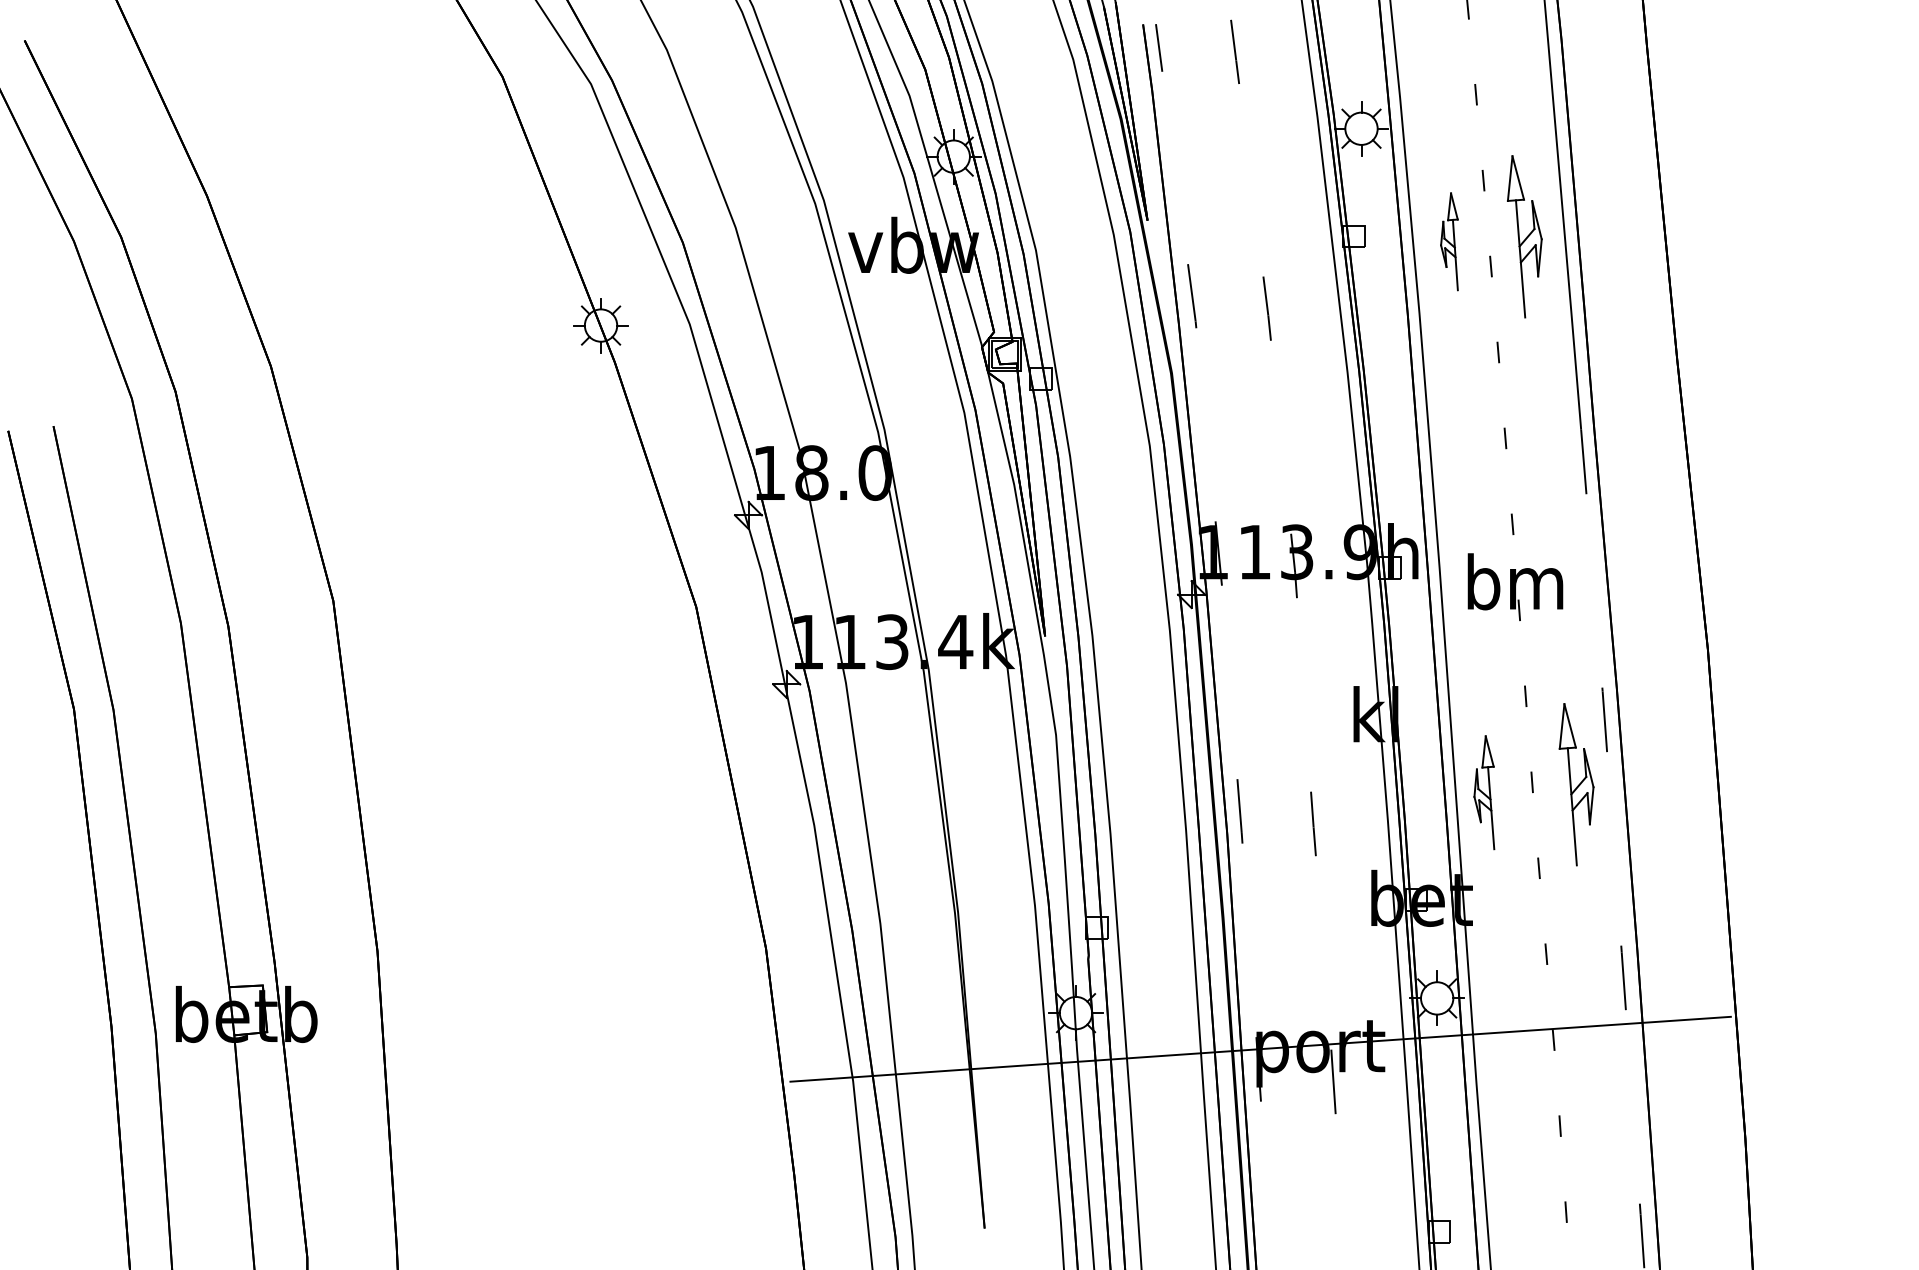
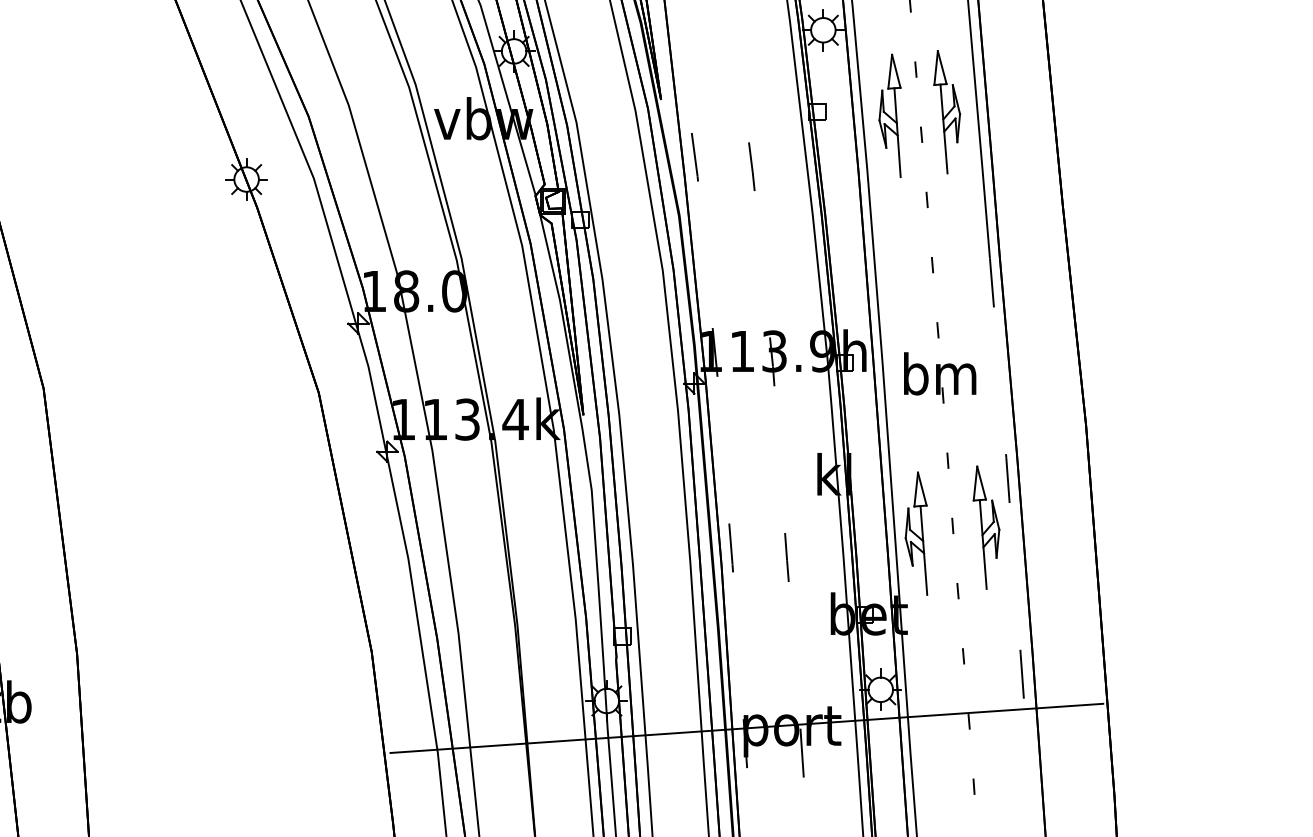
part: (1449, 241) -> (890, 115), size x1.67
part: (1484, 792) -> (916, 533), size x1.43

